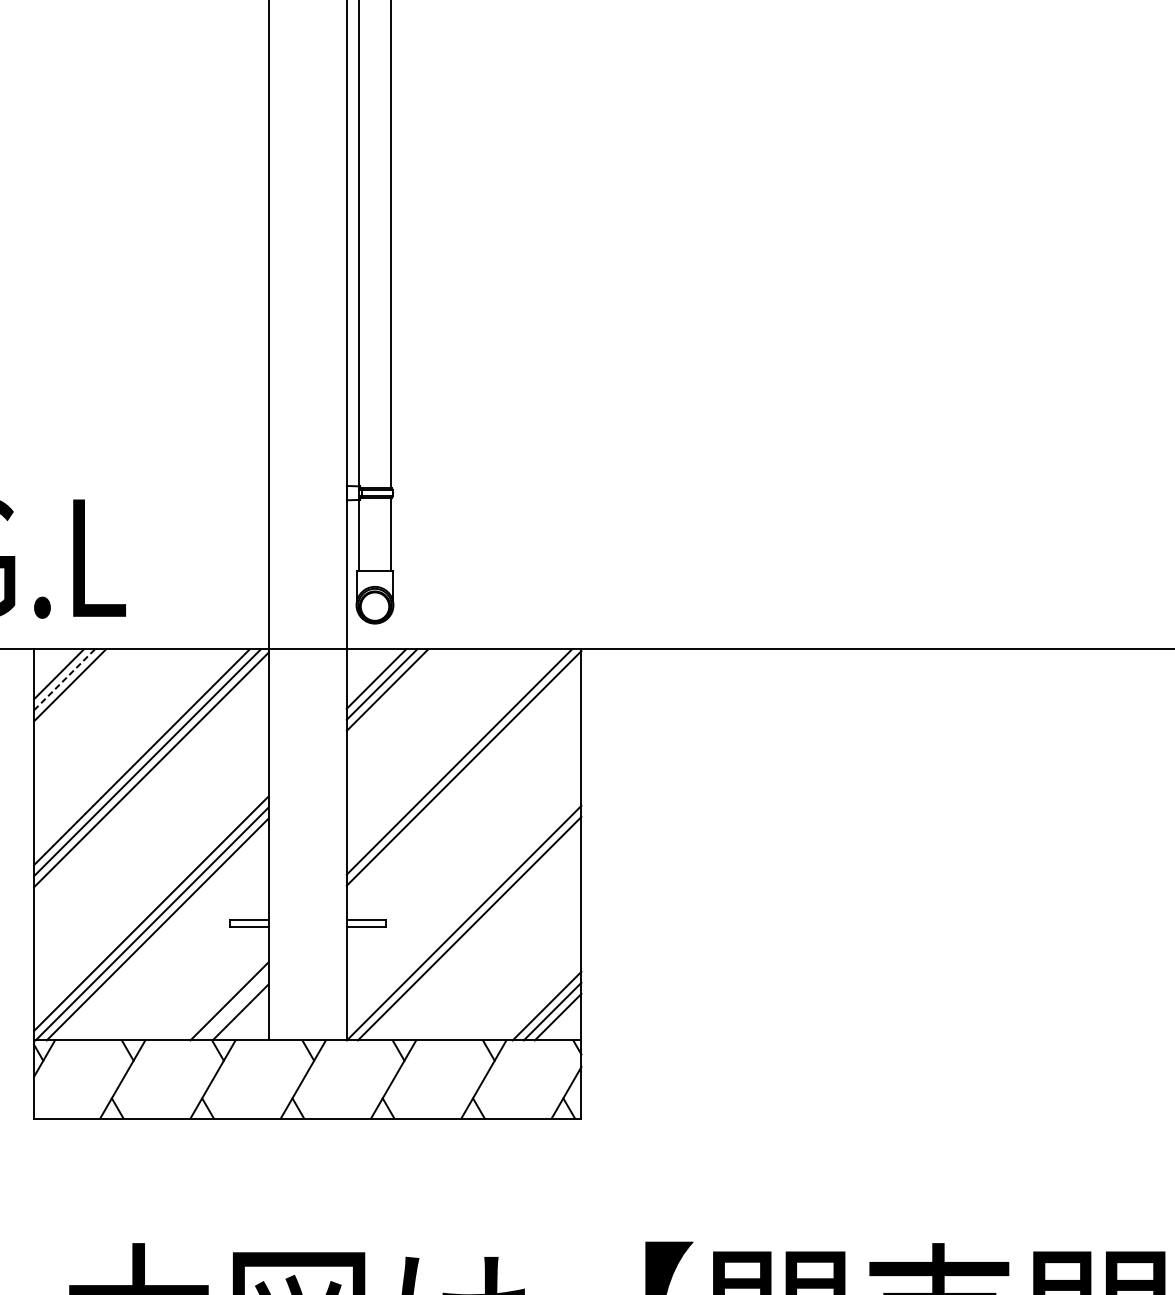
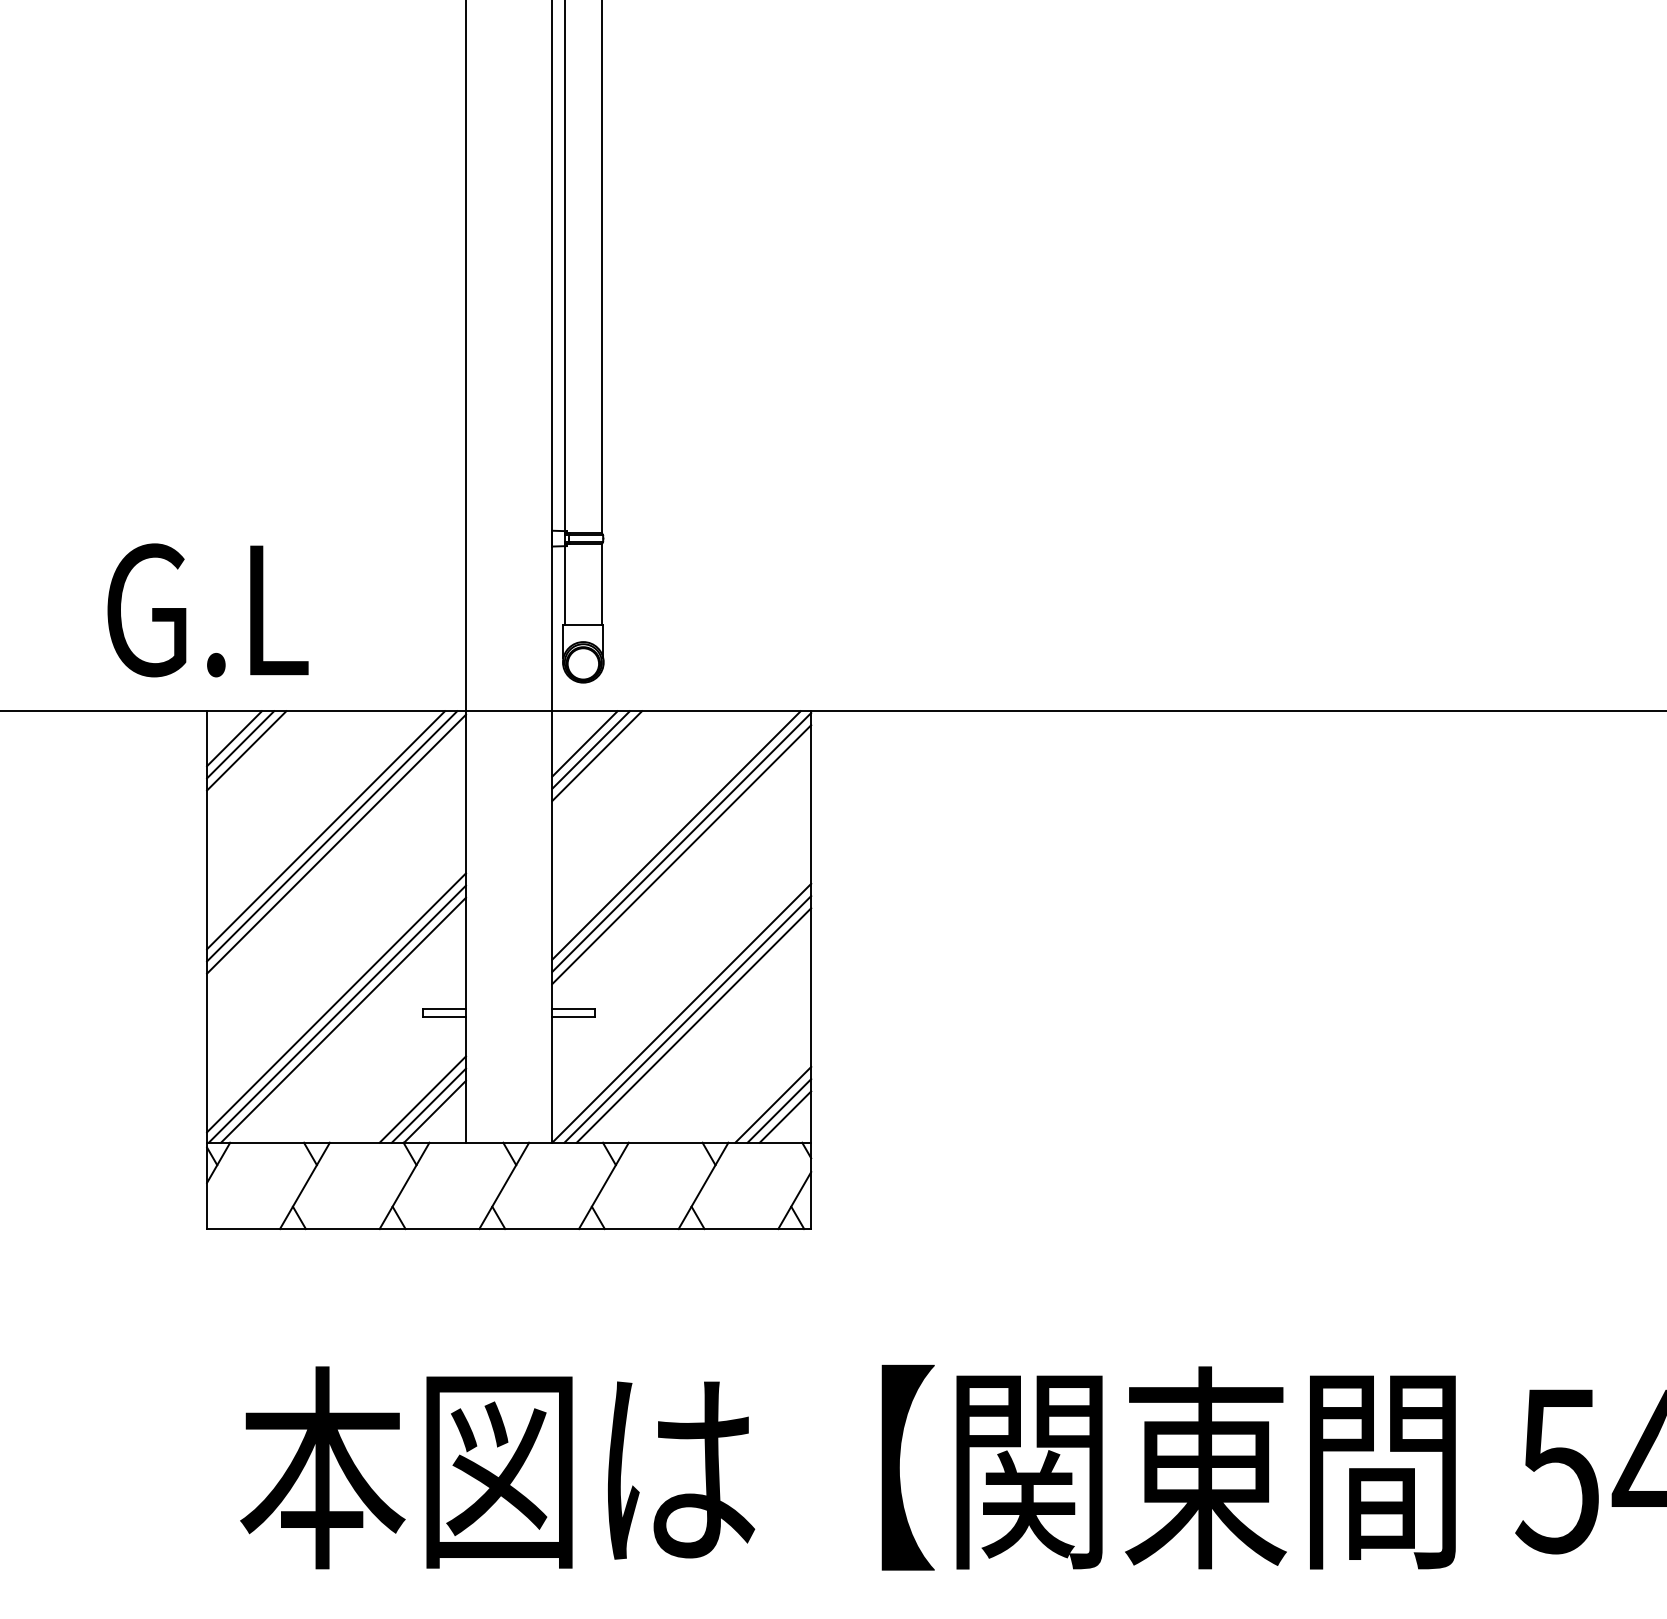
line: (64, 679) -> (240, 744), dashed -> solid
line: (463, 779) -> (681, 854), added
line: (474, 934) -> (693, 1025), added
line: (234, 1006) -> (428, 1105), added

